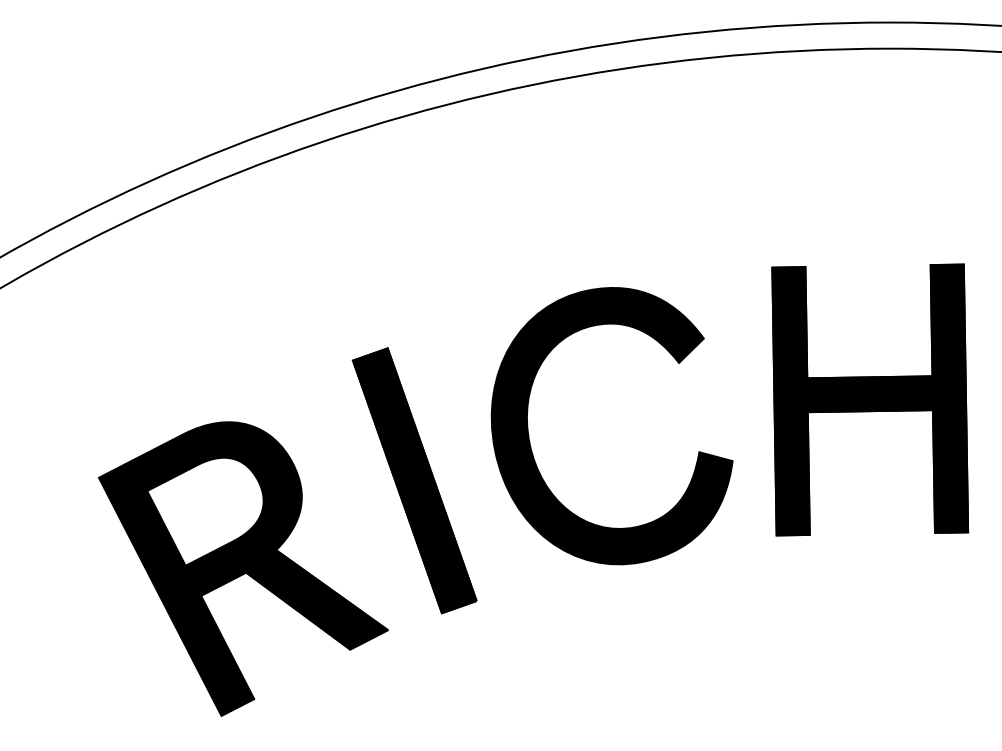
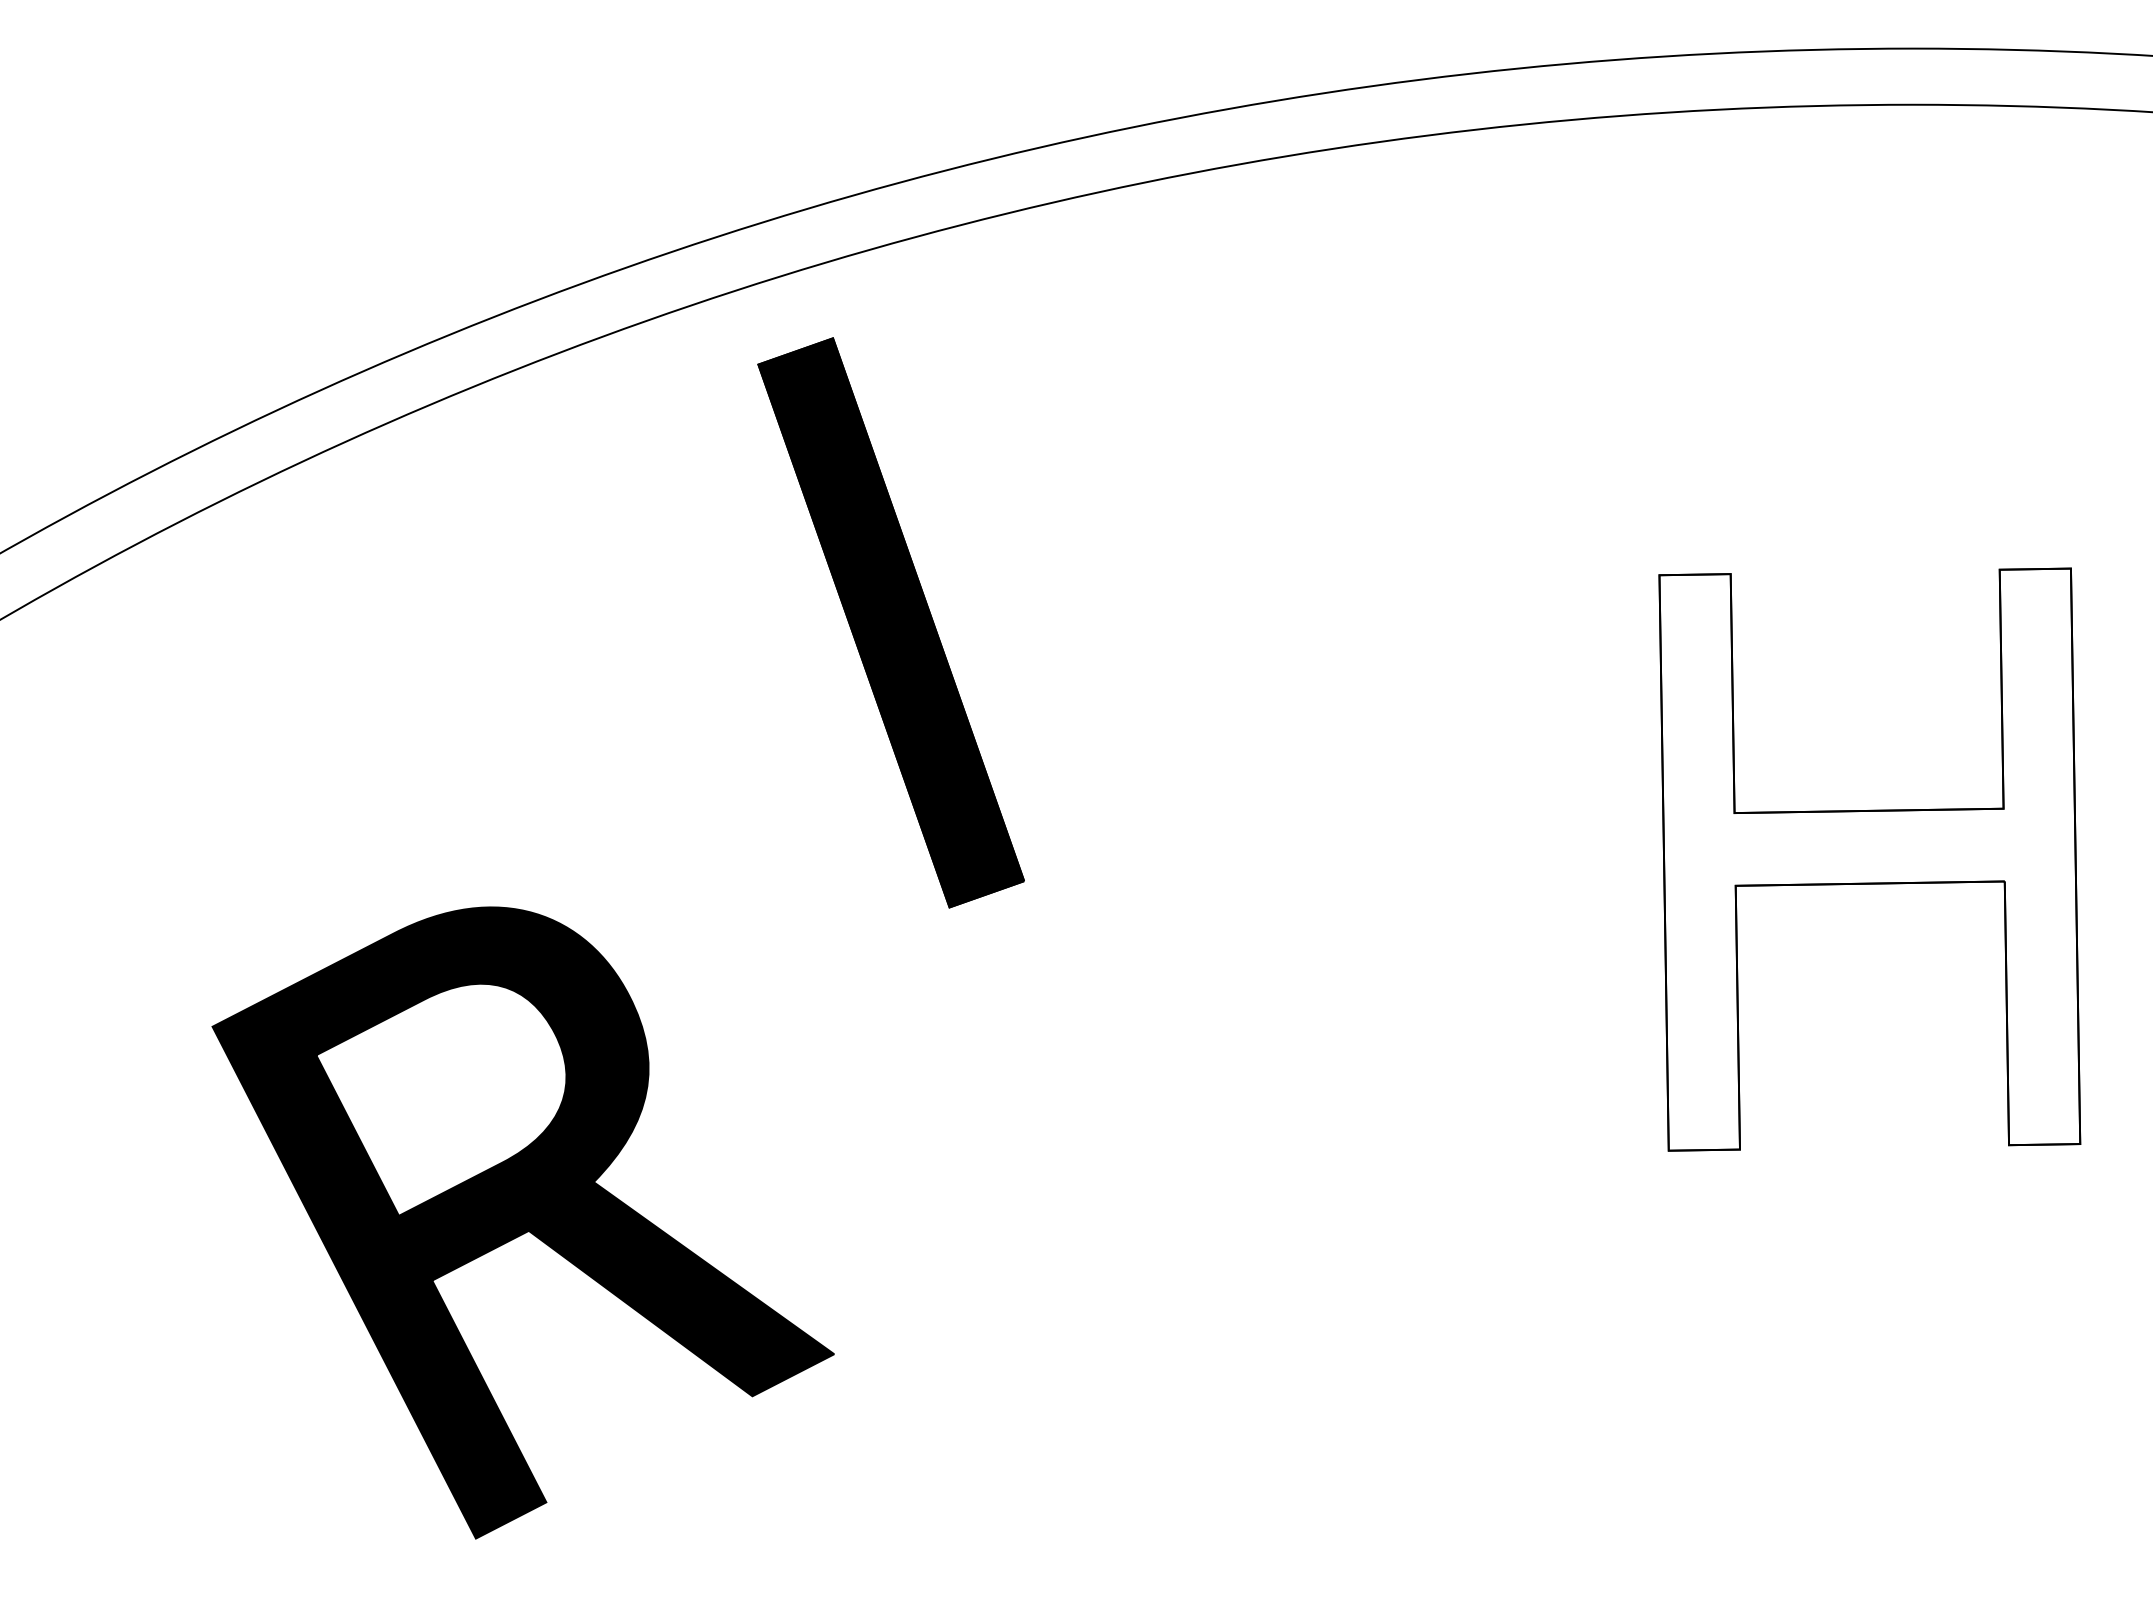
fill: (870, 399) -> (1870, 858), removed
part: (530, 441) -> (1139, 948), removed
part: (414, 480) -> (890, 622), moved

